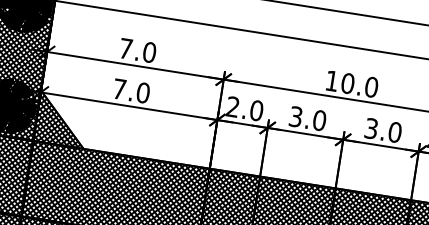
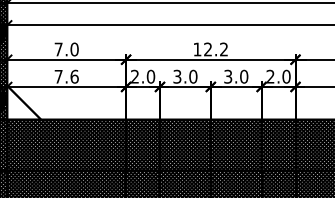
text: (360, 85) -> (216, 49), 10.0 -> 12.2
text: (143, 92) -> (74, 76), 7.0 -> 7.6
hatch: (61, 119) -> (23, 102), removed

